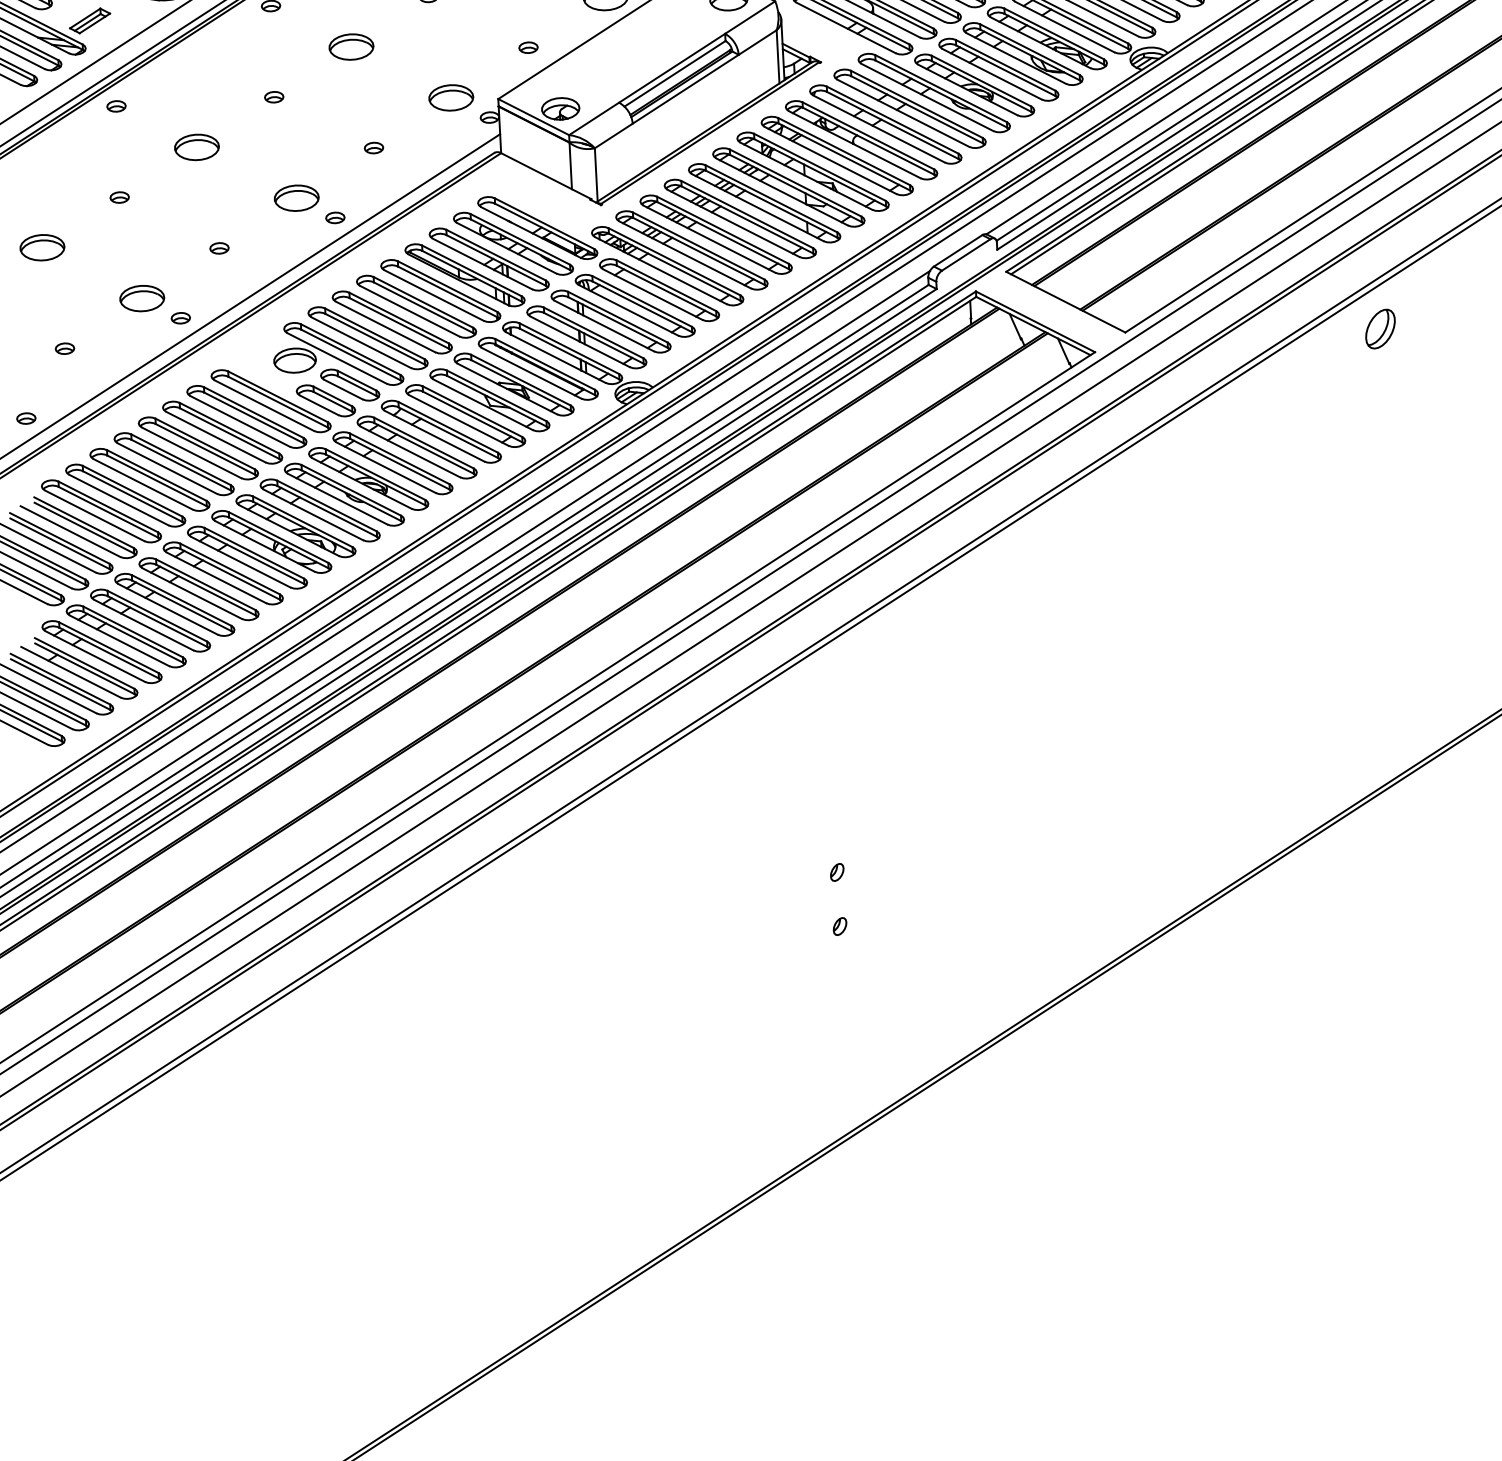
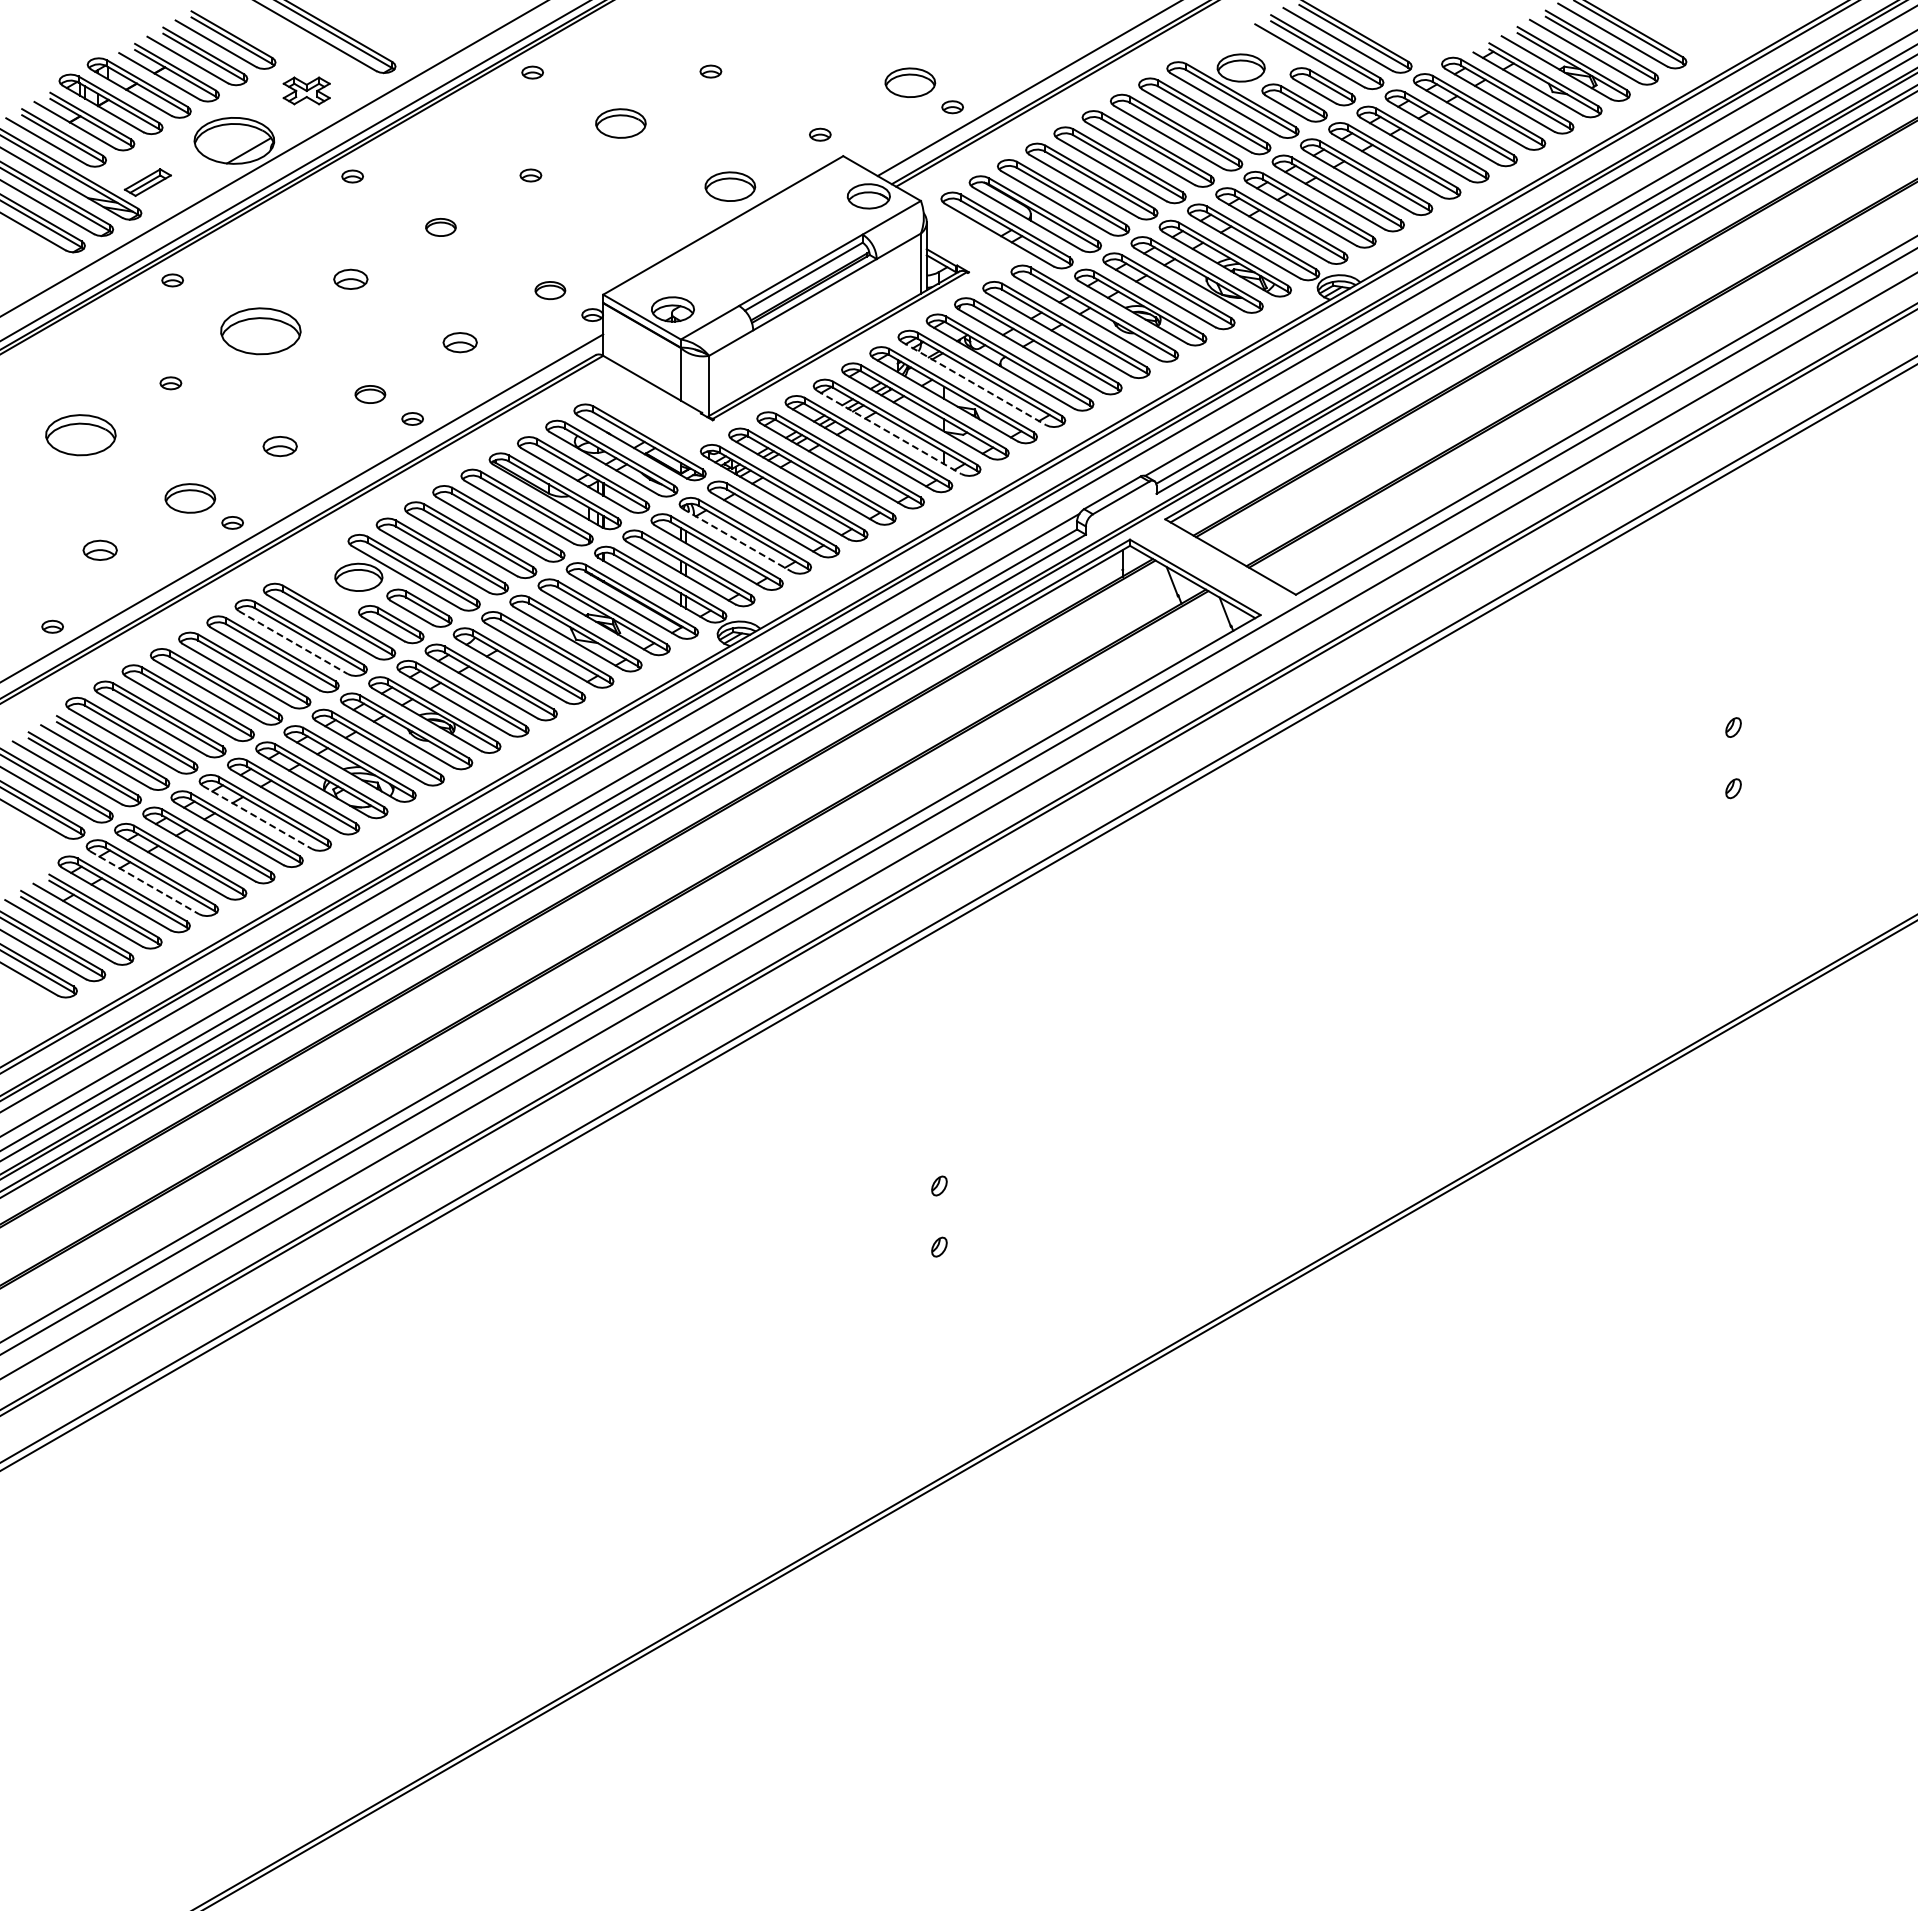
part: (351, 47) -> (440, 227), size x0.6
part: (528, 47) -> (640, 238), removed
part: (273, 97) -> (350, 279), size x1.6
part: (451, 97) -> (550, 290), size x0.6
part: (196, 147) -> (260, 331), size x1.6
part: (374, 147) -> (460, 342), size x1.6
line: (831, 160) -> (974, 383), solid -> dashed
part: (296, 198) -> (370, 394), size x0.6
line: (758, 207) -> (889, 432), solid -> dashed
part: (42, 247) -> (80, 435), size x1.4
part: (219, 248) -> (280, 446), size x1.6
line: (628, 310) -> (737, 540), solid -> dashed
part: (1380, 328) -> (1583, 605), removed
part: (65, 348) -> (100, 550), size x1.6
line: (240, 421) -> (293, 642), solid -> dashed
line: (216, 577) -> (257, 817), solid -> dashed
line: (119, 640) -> (144, 882), solid -> dashed

